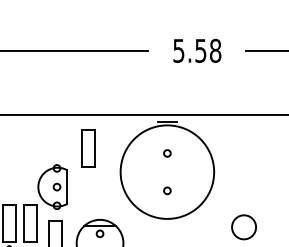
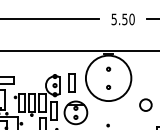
text: (214, 50) -> (131, 19), 5.58 -> 5.50
part: (86, 147) -> (71, 82), moved

